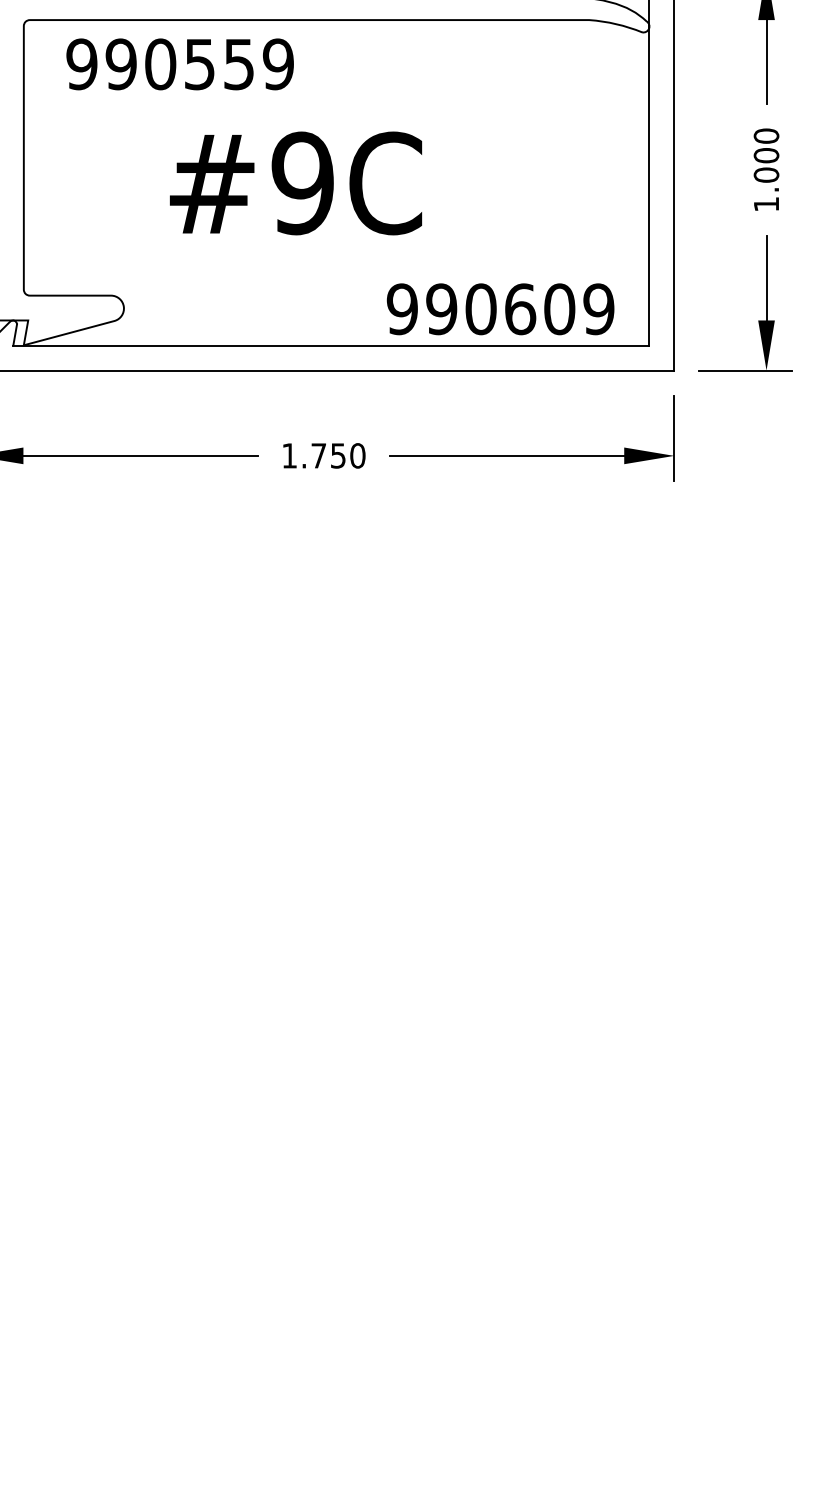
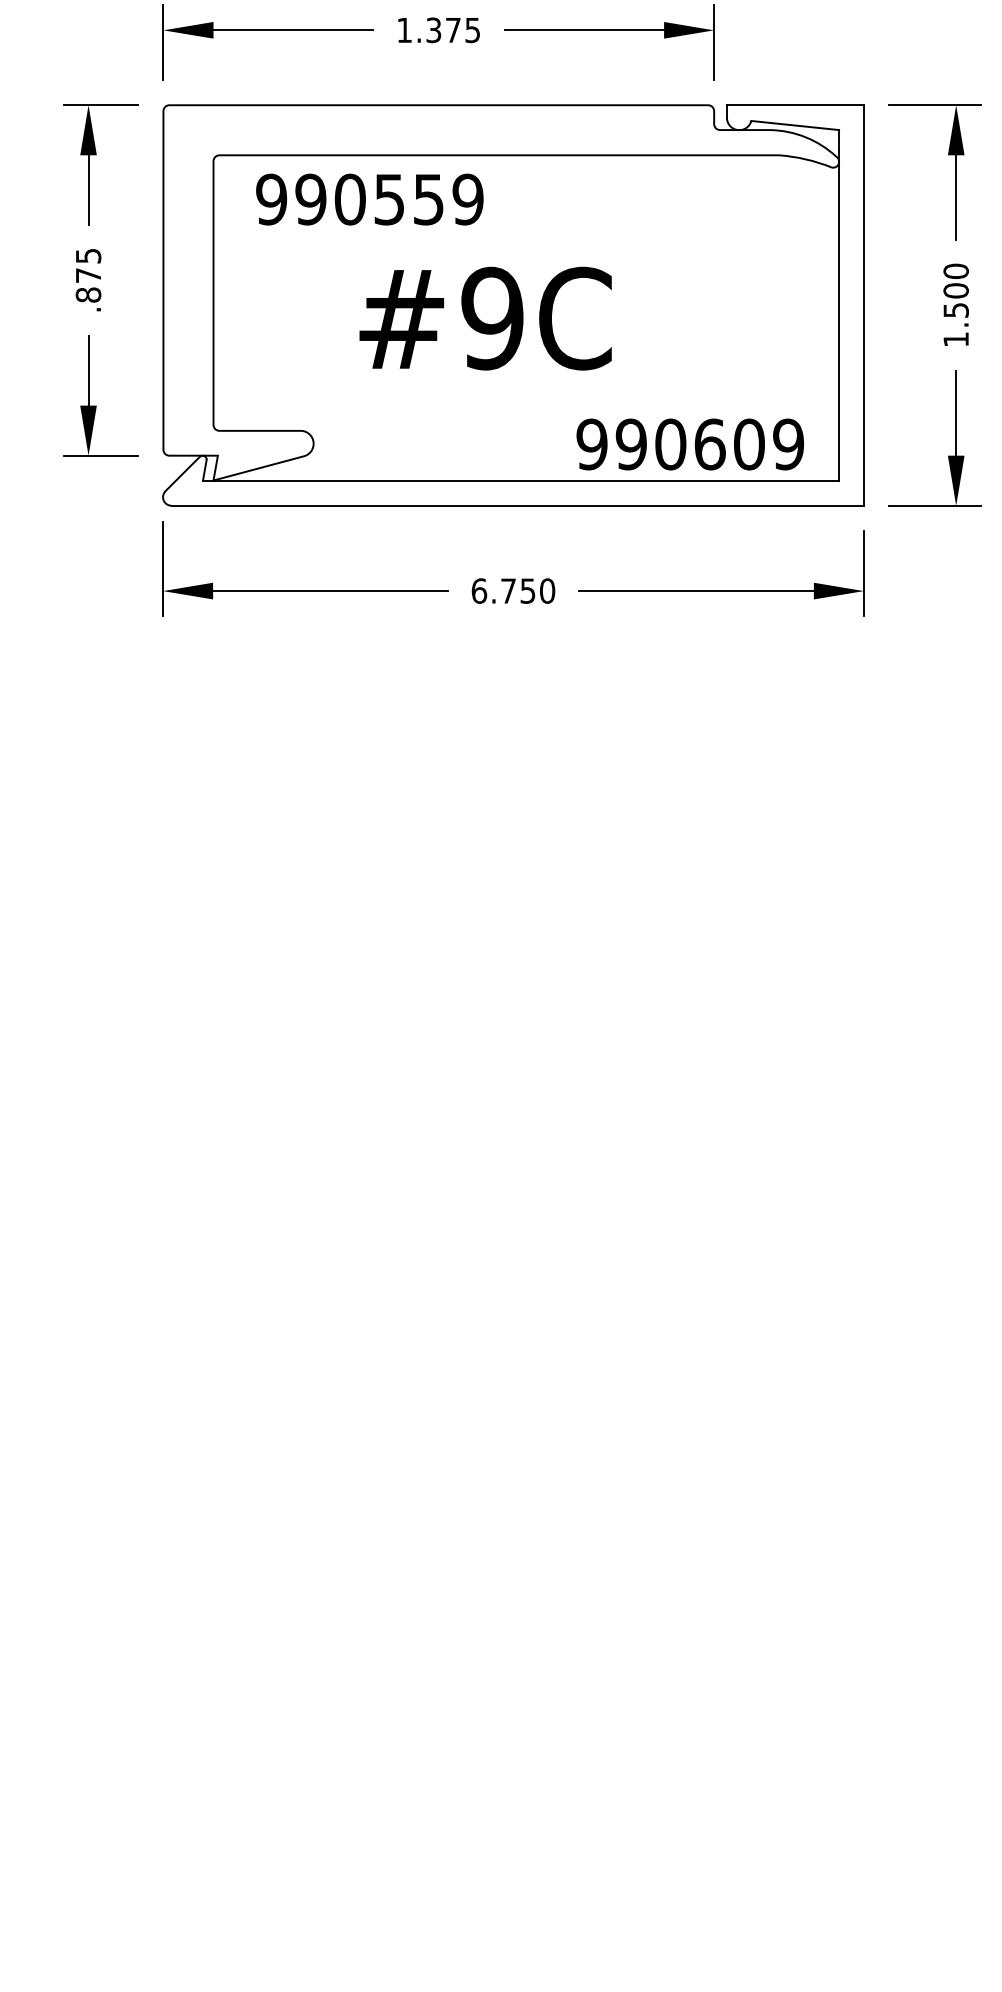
text: (765, 174) -> (955, 309), 1.000 -> 1.500
text: (289, 455) -> (479, 590), 1.750 -> 6.750

